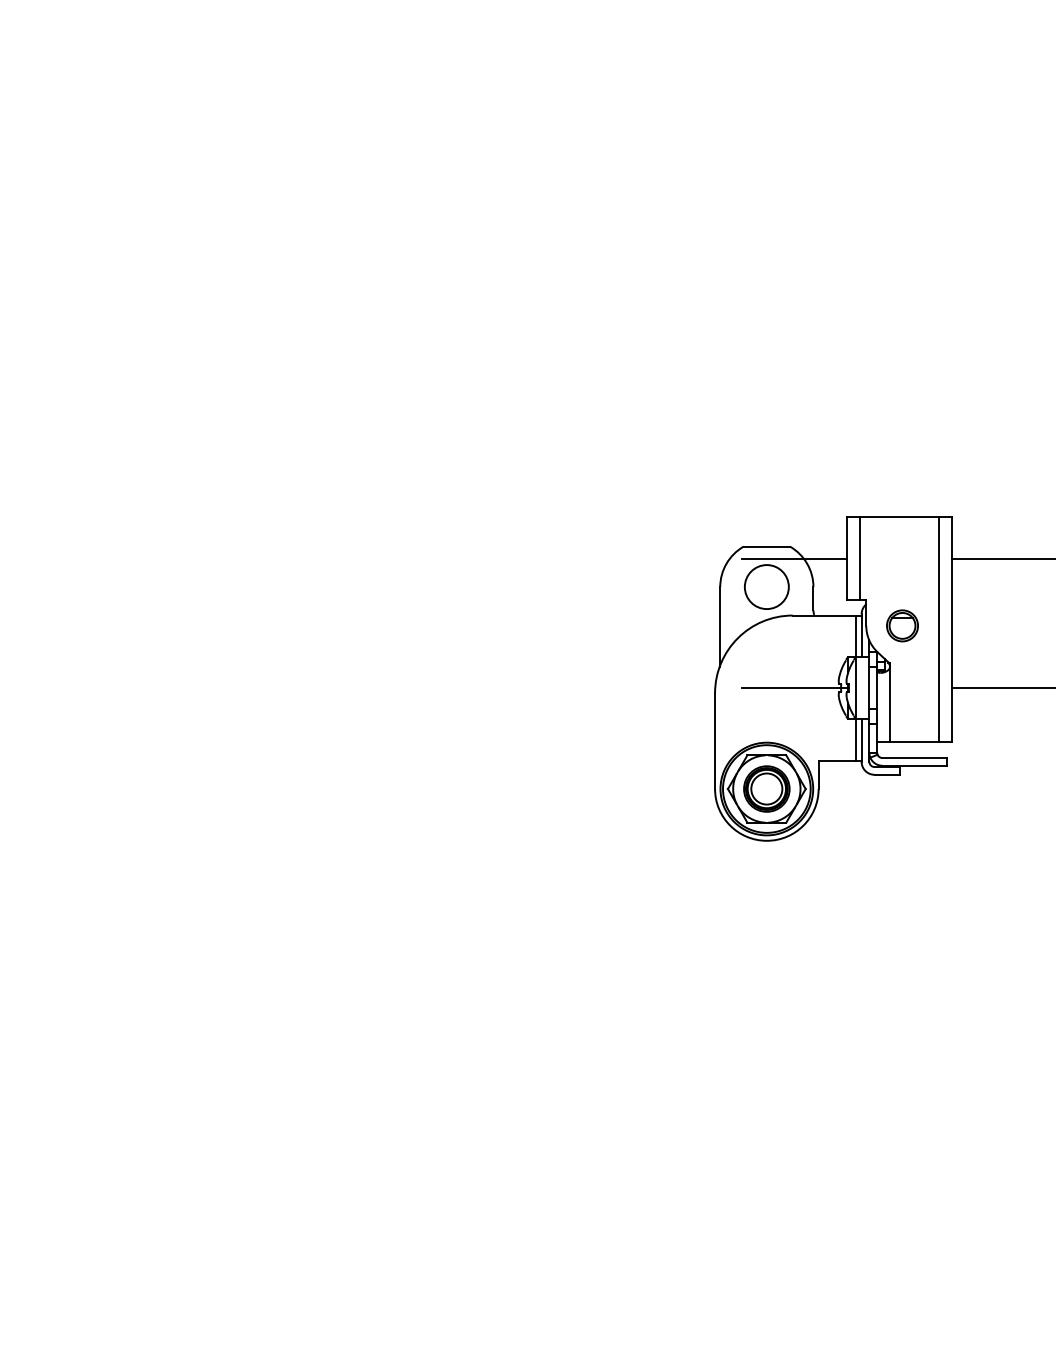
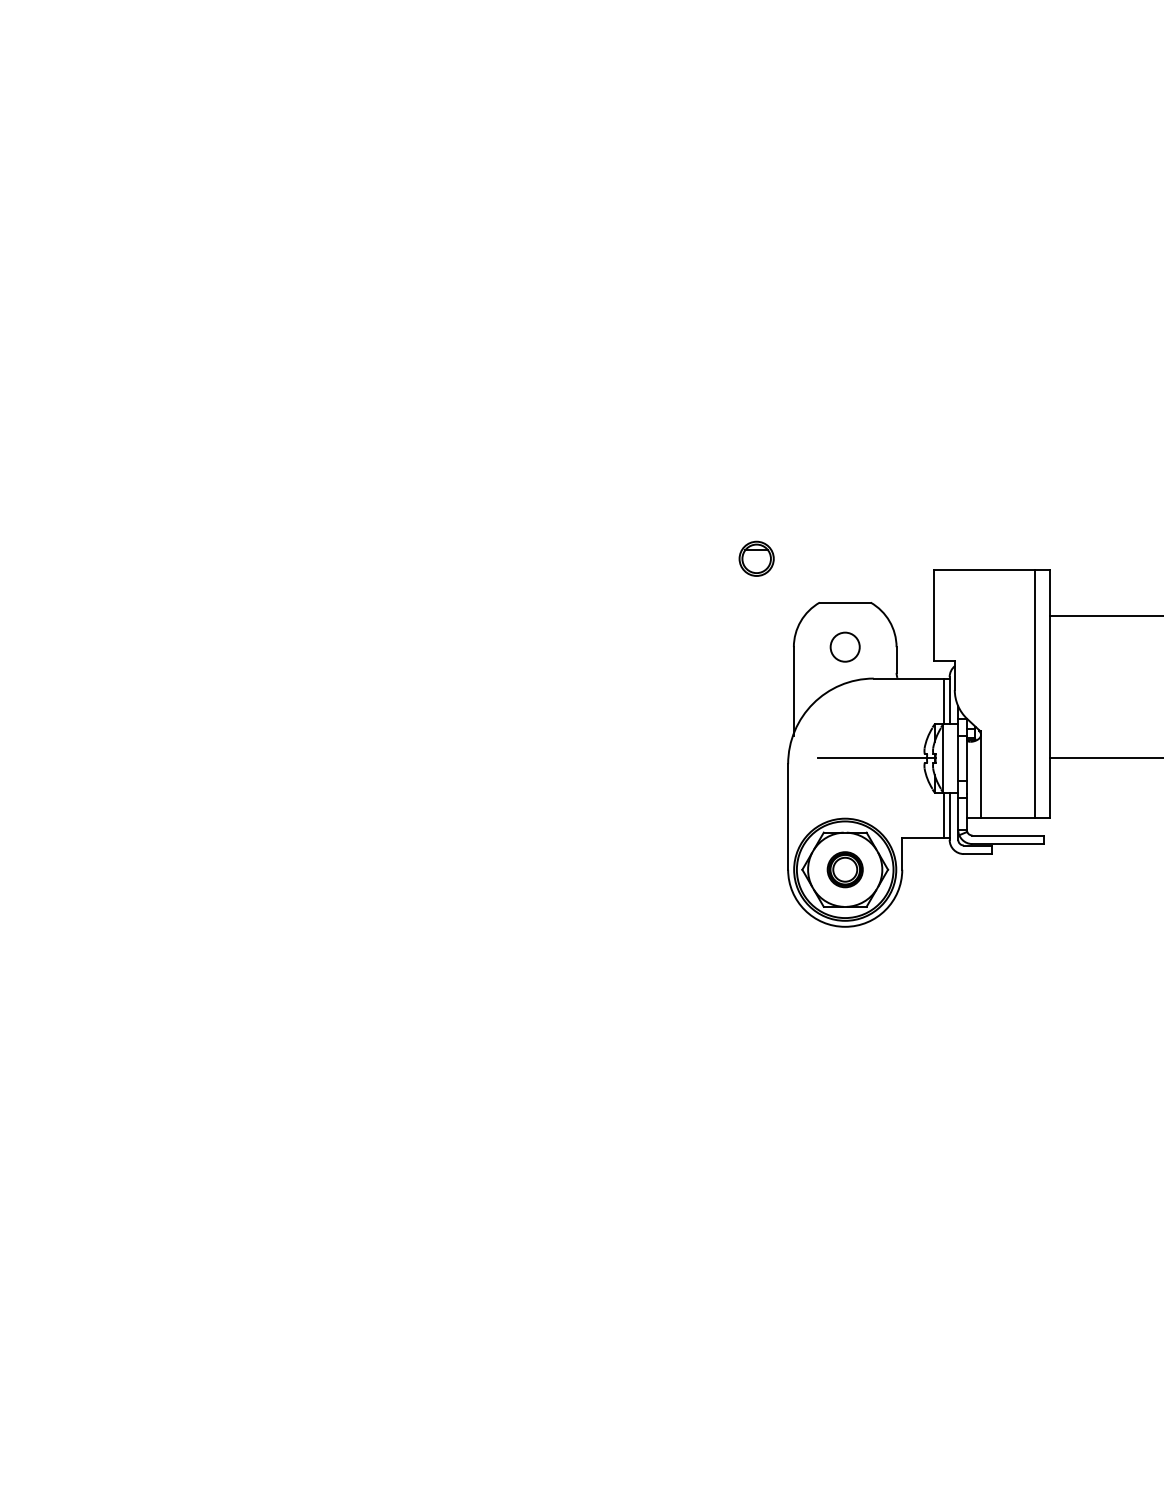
line: (794, 558) -> (875, 615), removed
line: (860, 558) -> (948, 615), removed
circle: (766, 587) -> (844, 647), size x0.6
part: (902, 625) -> (756, 558), moved
part: (766, 788) -> (844, 869), size x0.7

